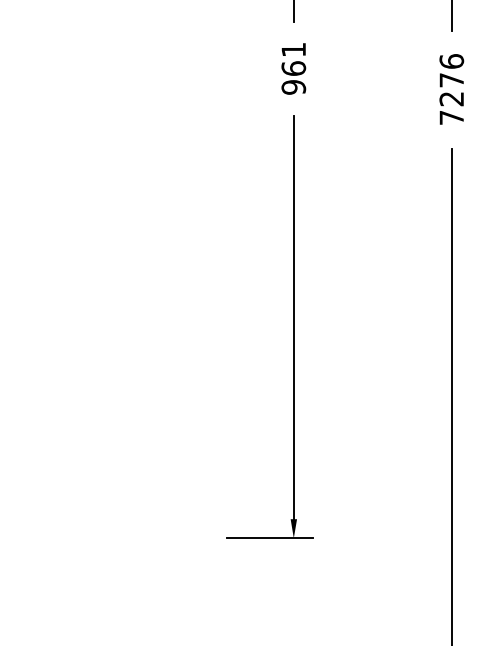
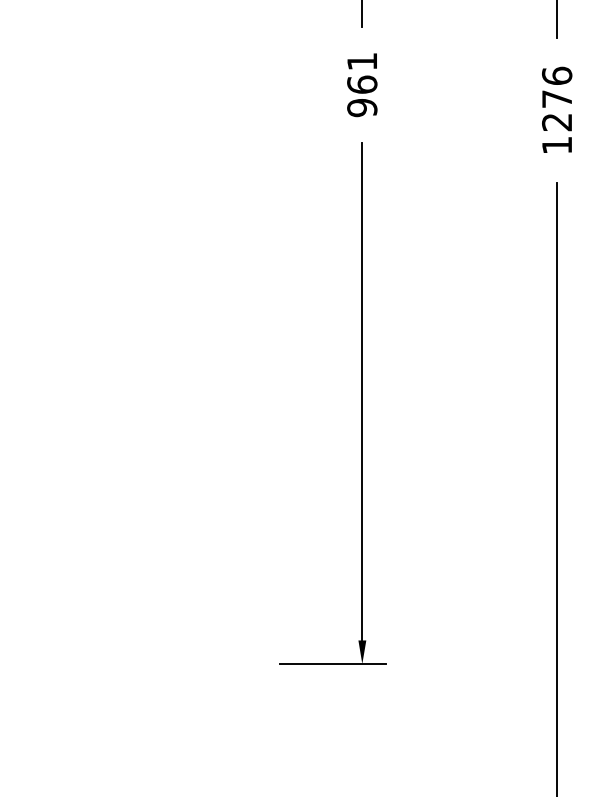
text: (451, 117) -> (556, 145), 7276 -> 1276

